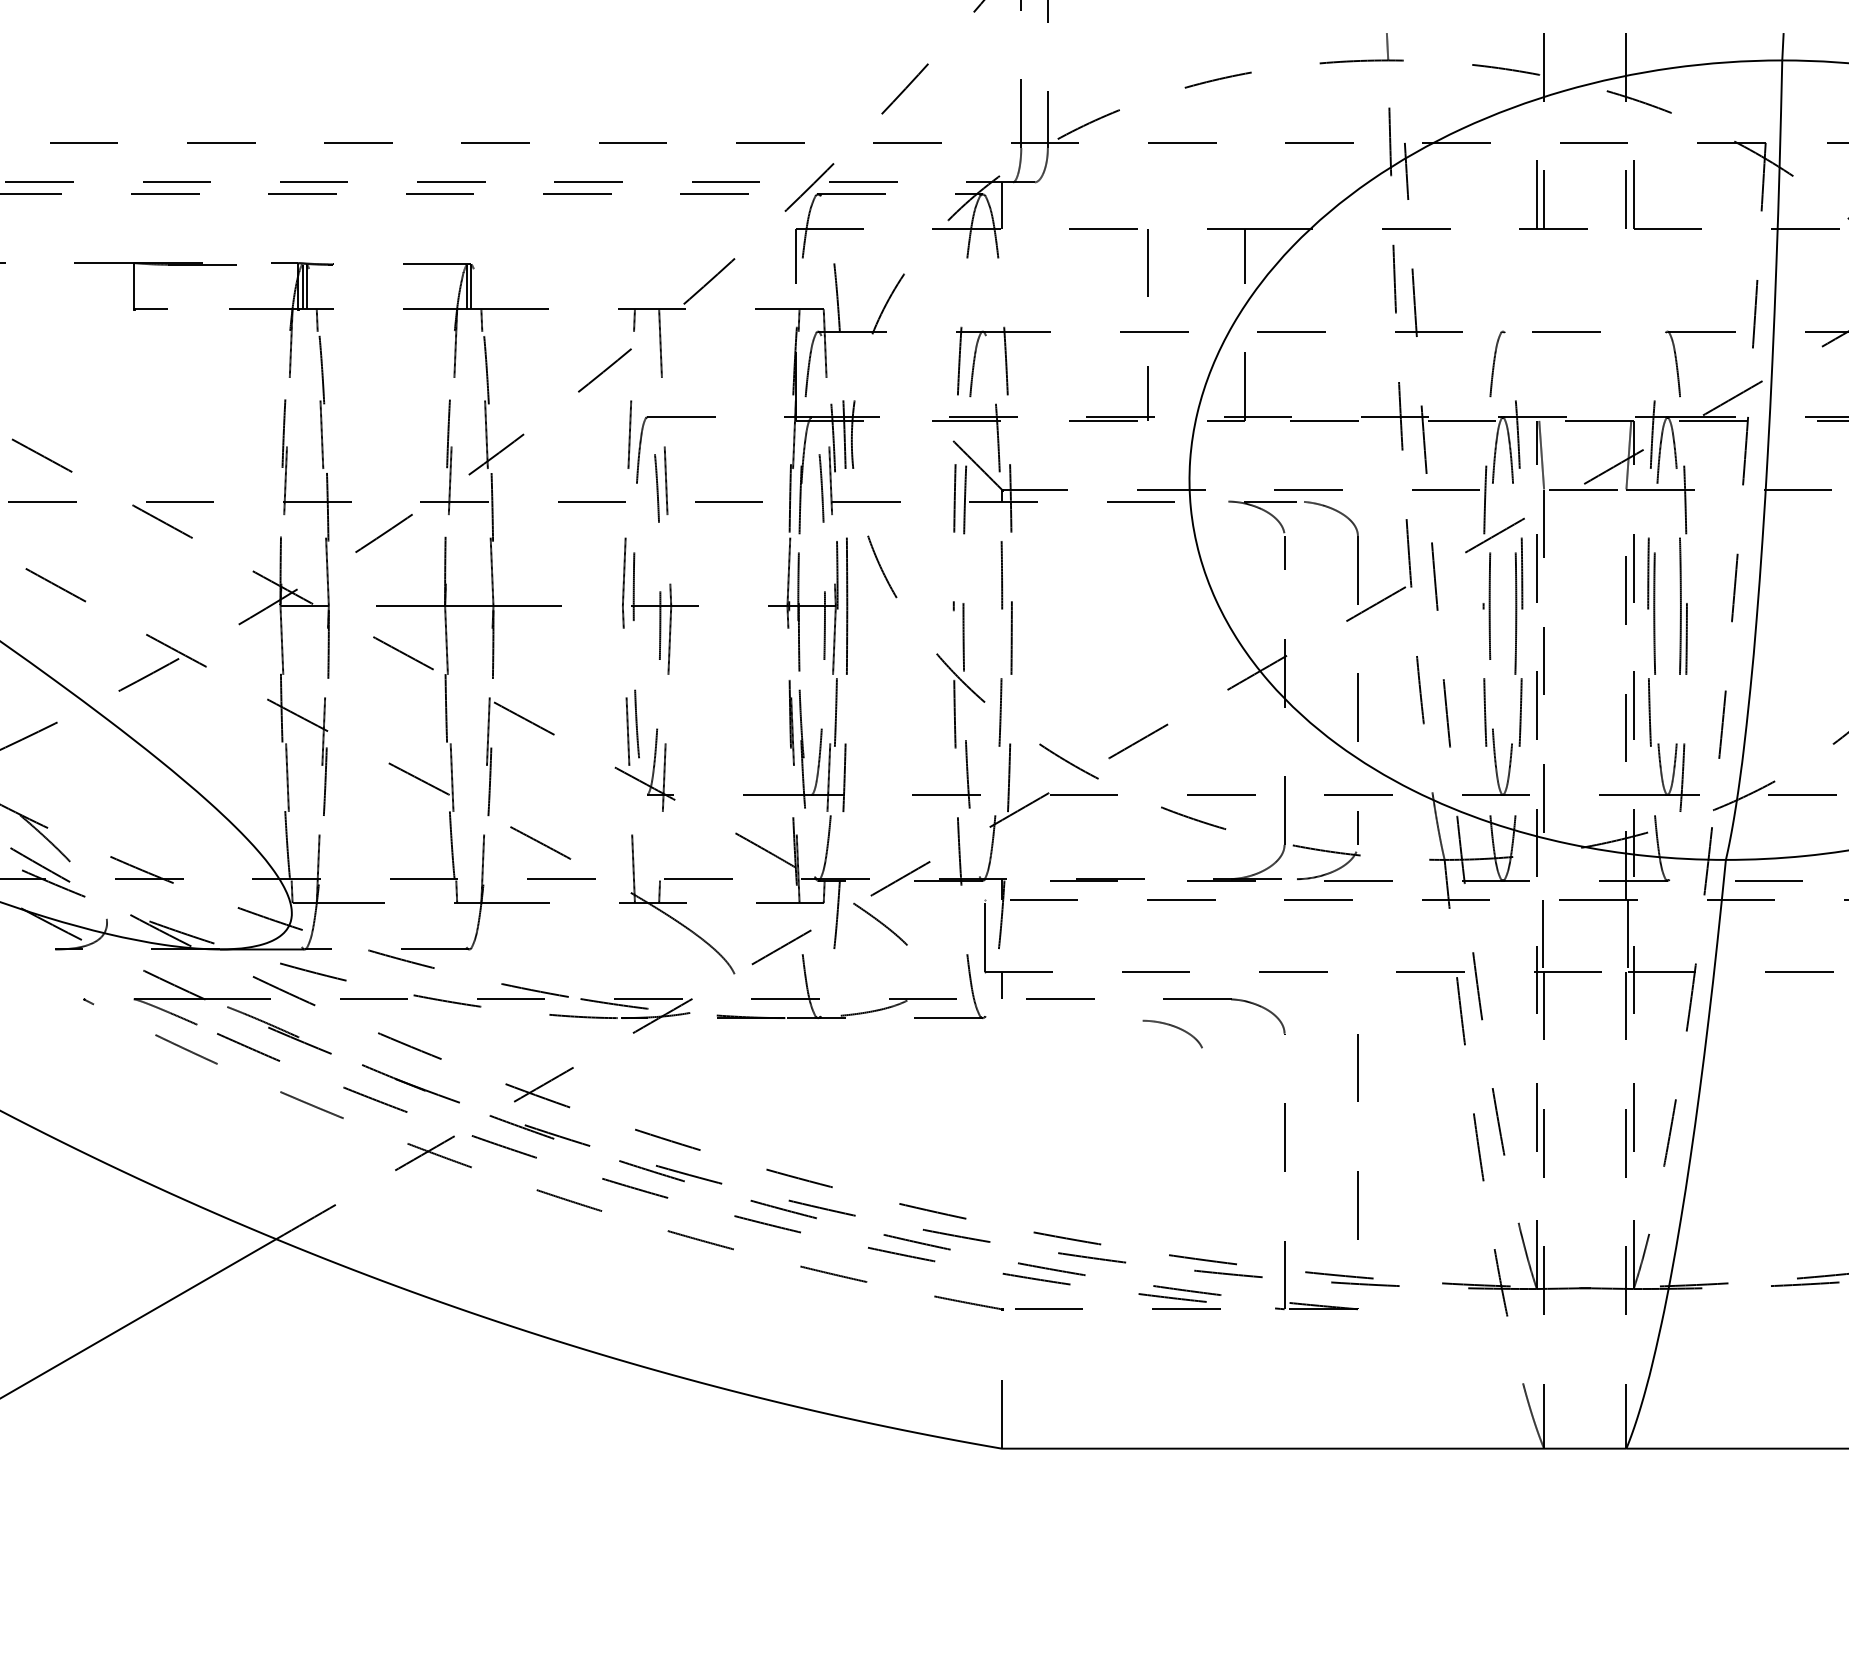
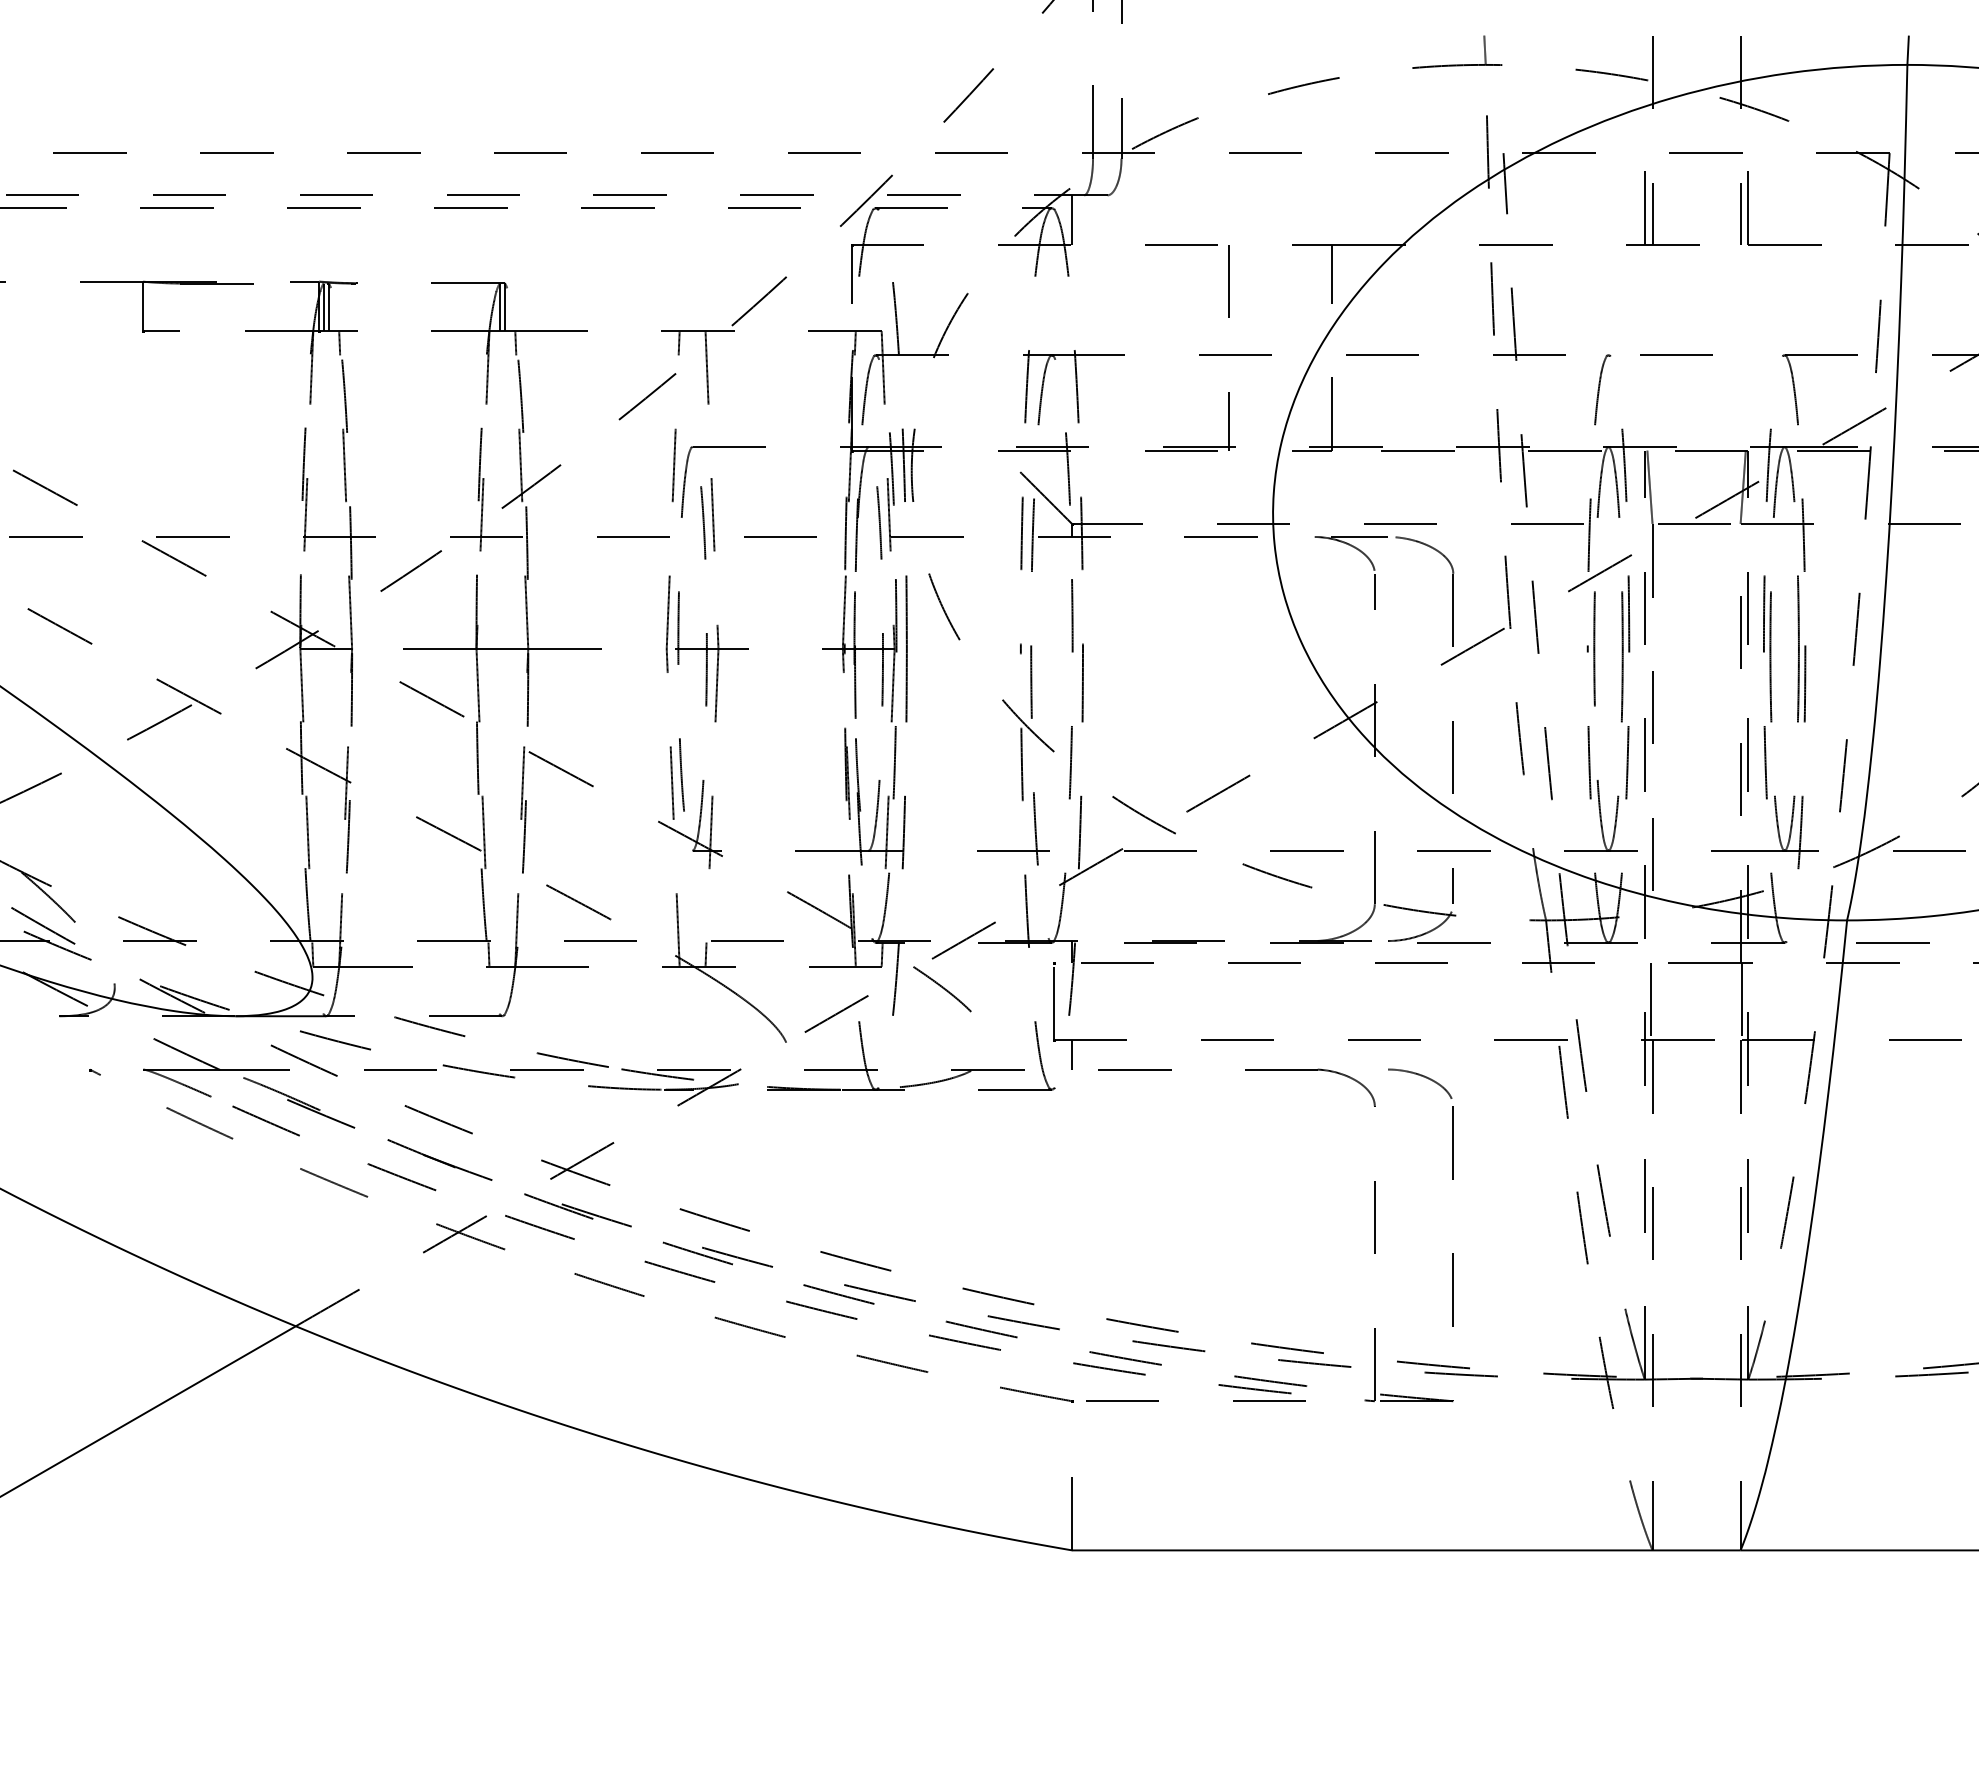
curve: (1175, 1028) -> (1423, 1077), moved

